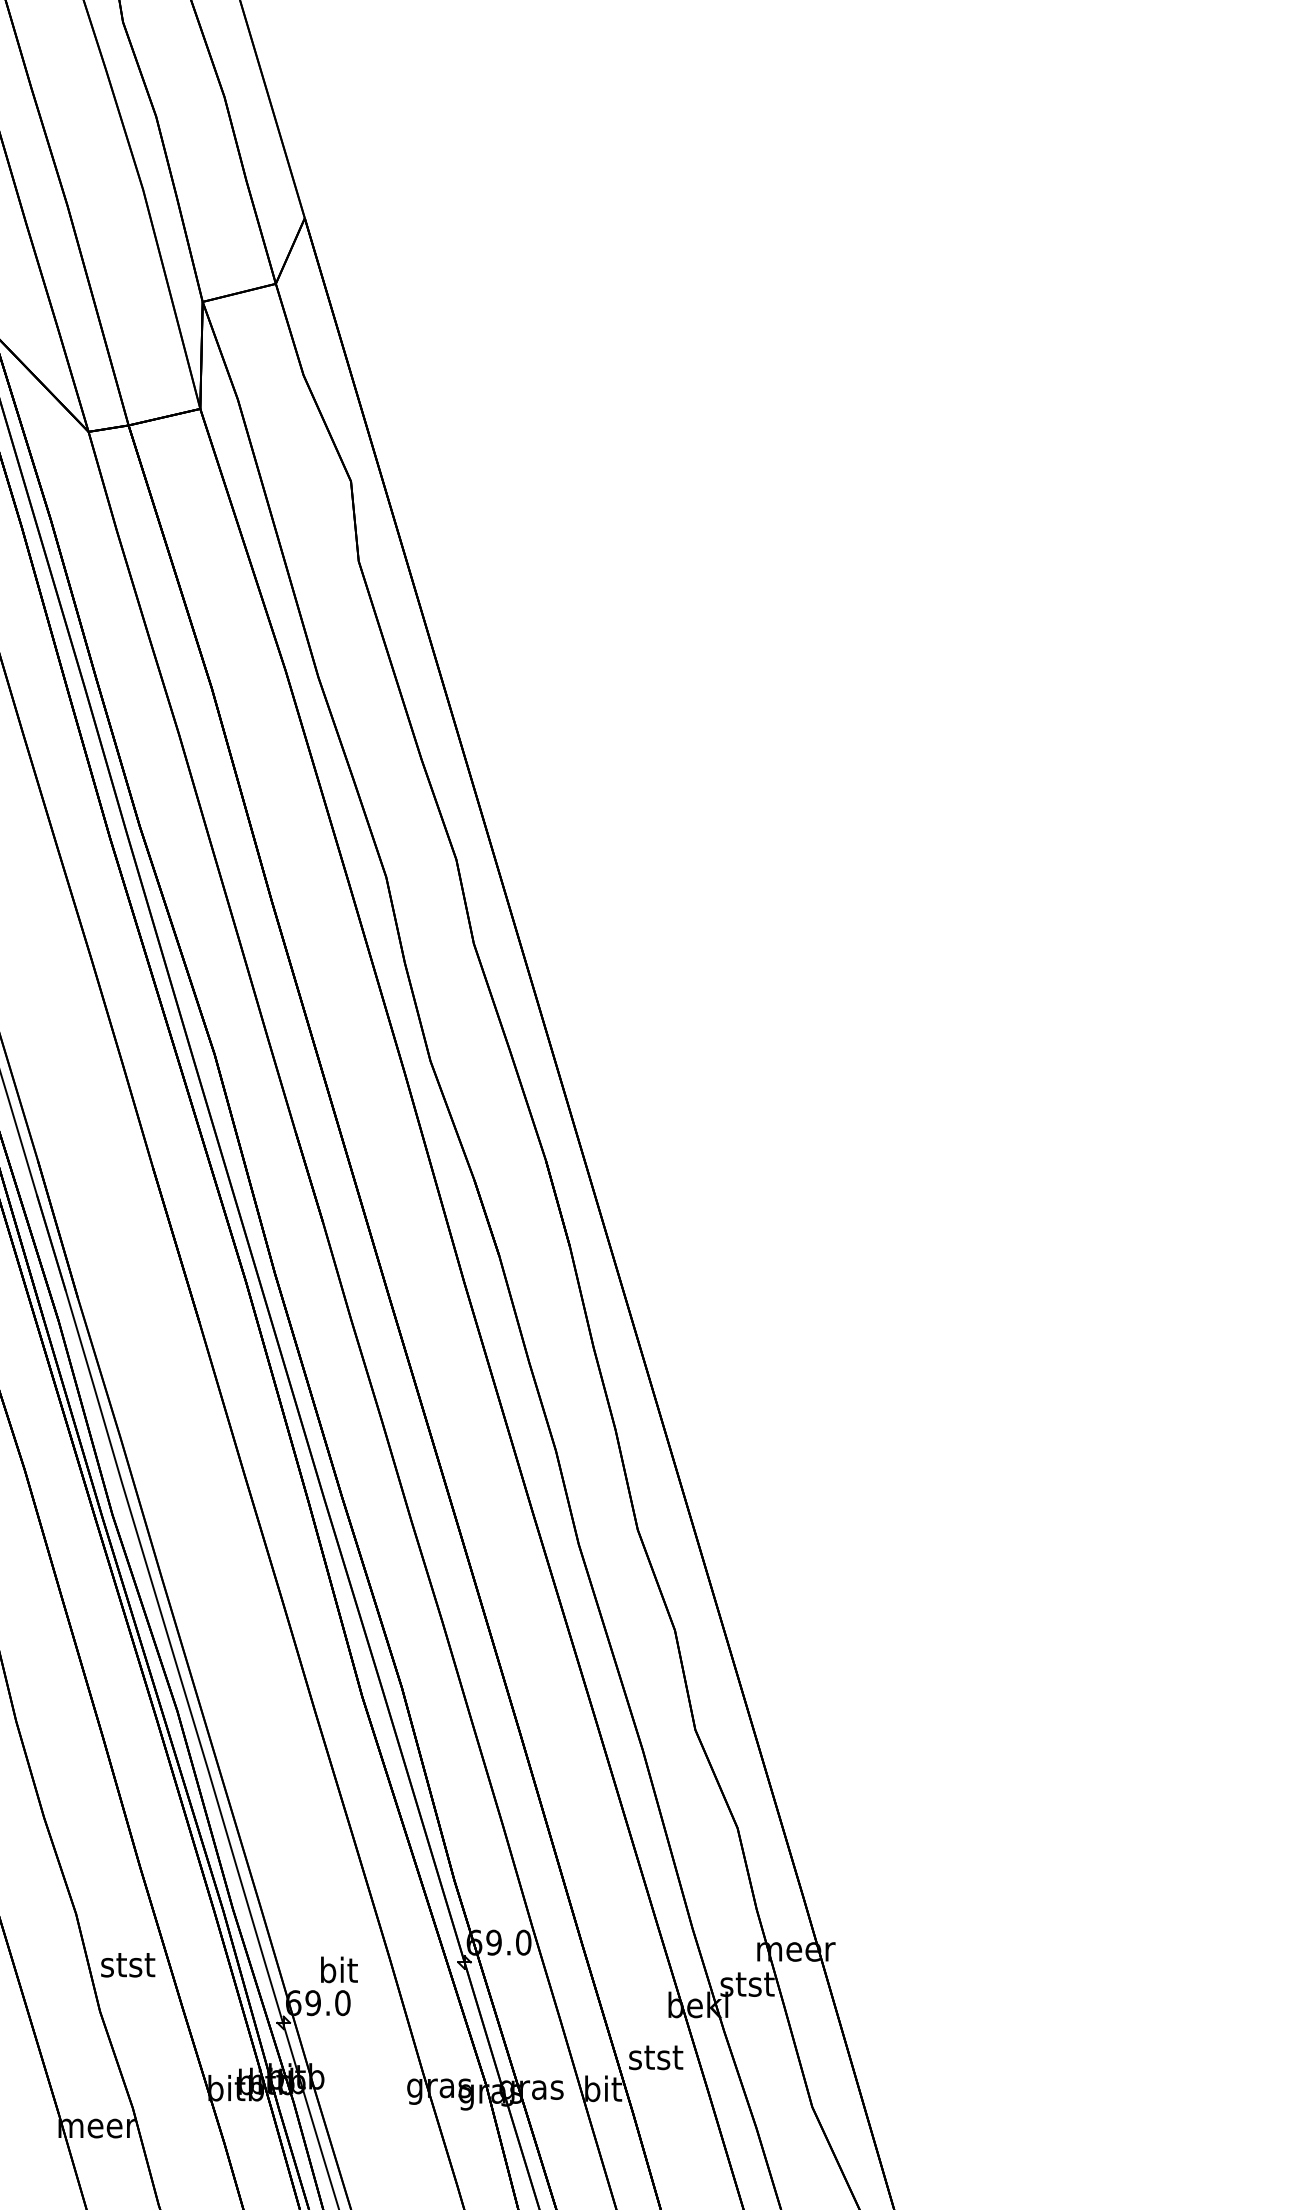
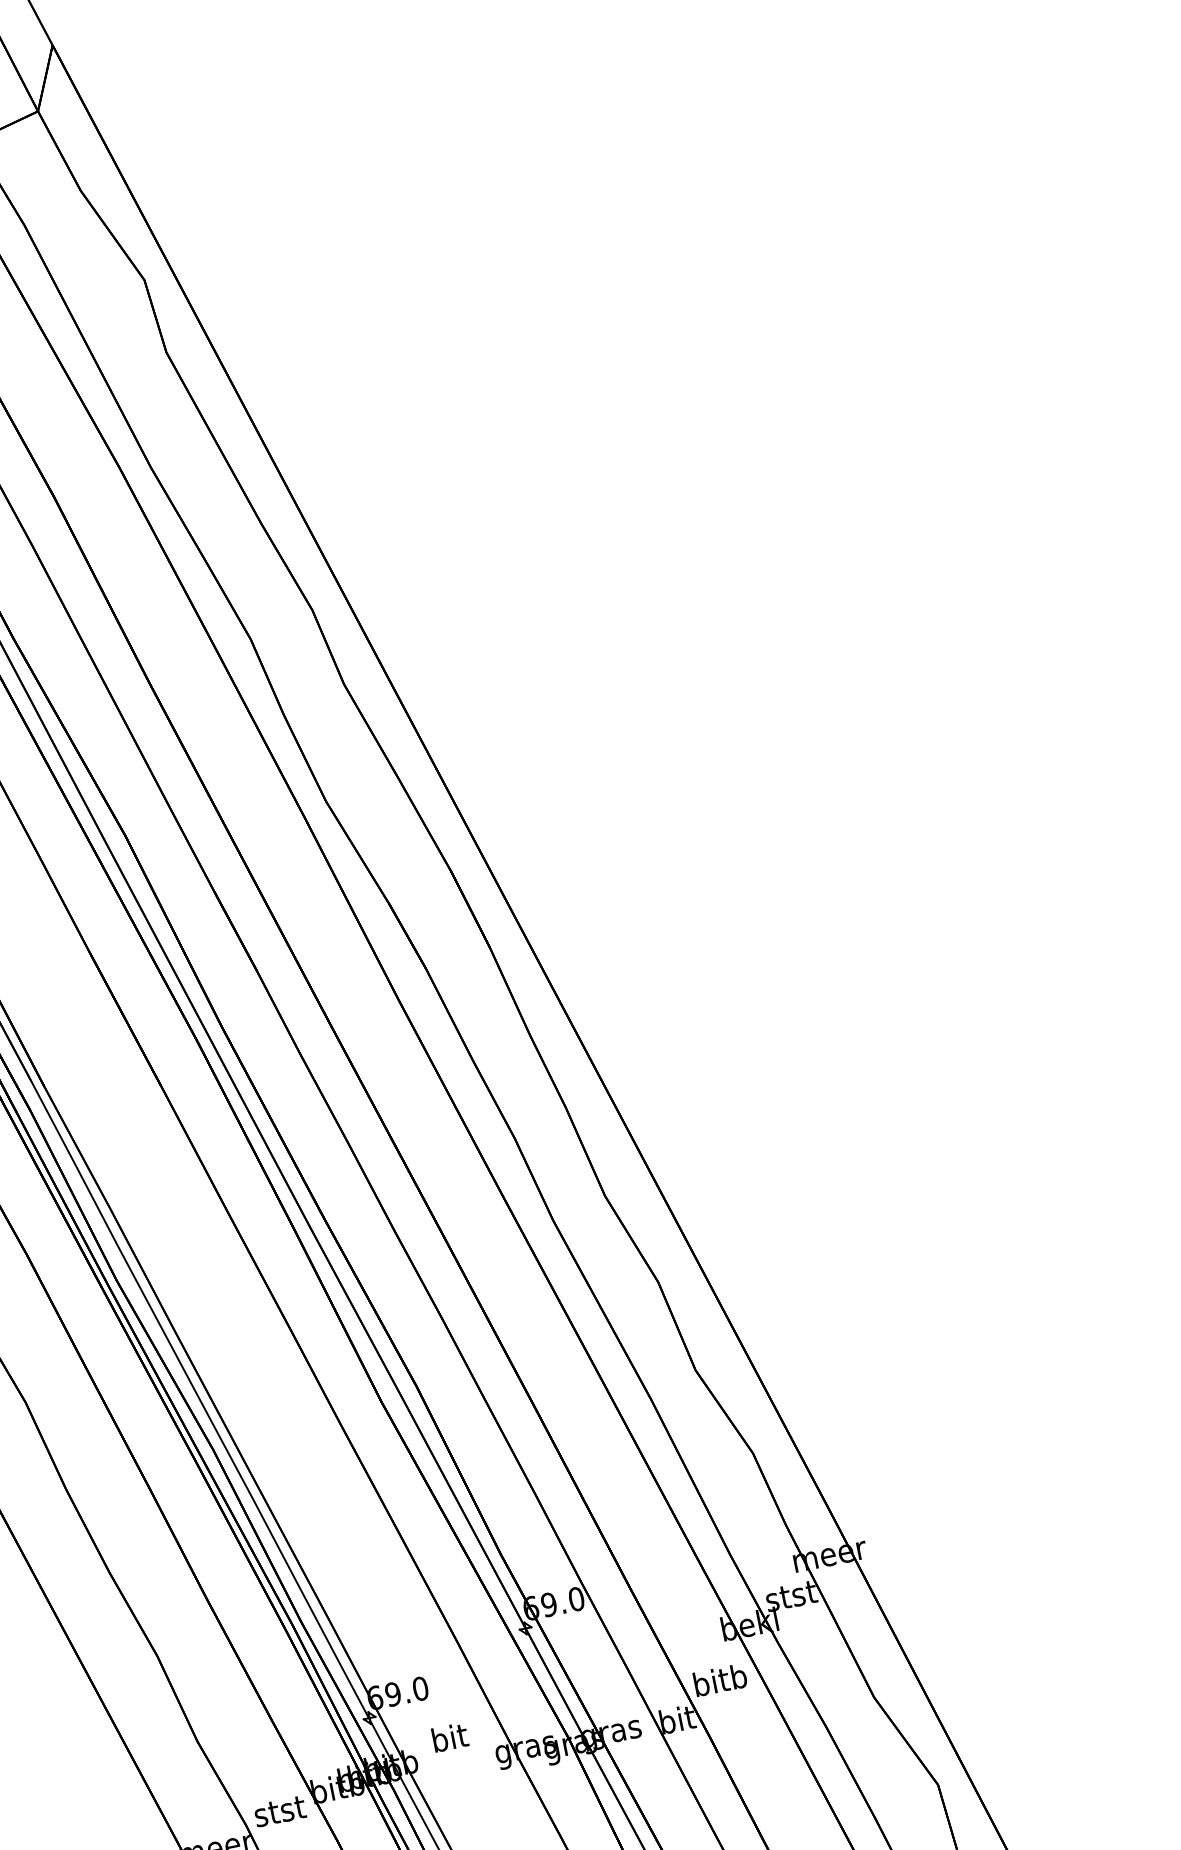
text: (128, 1965) -> (280, 1811), moved
text: (339, 1969) -> (450, 1737), moved
text: (655, 2056) -> (719, 1679), stst -> bitb

